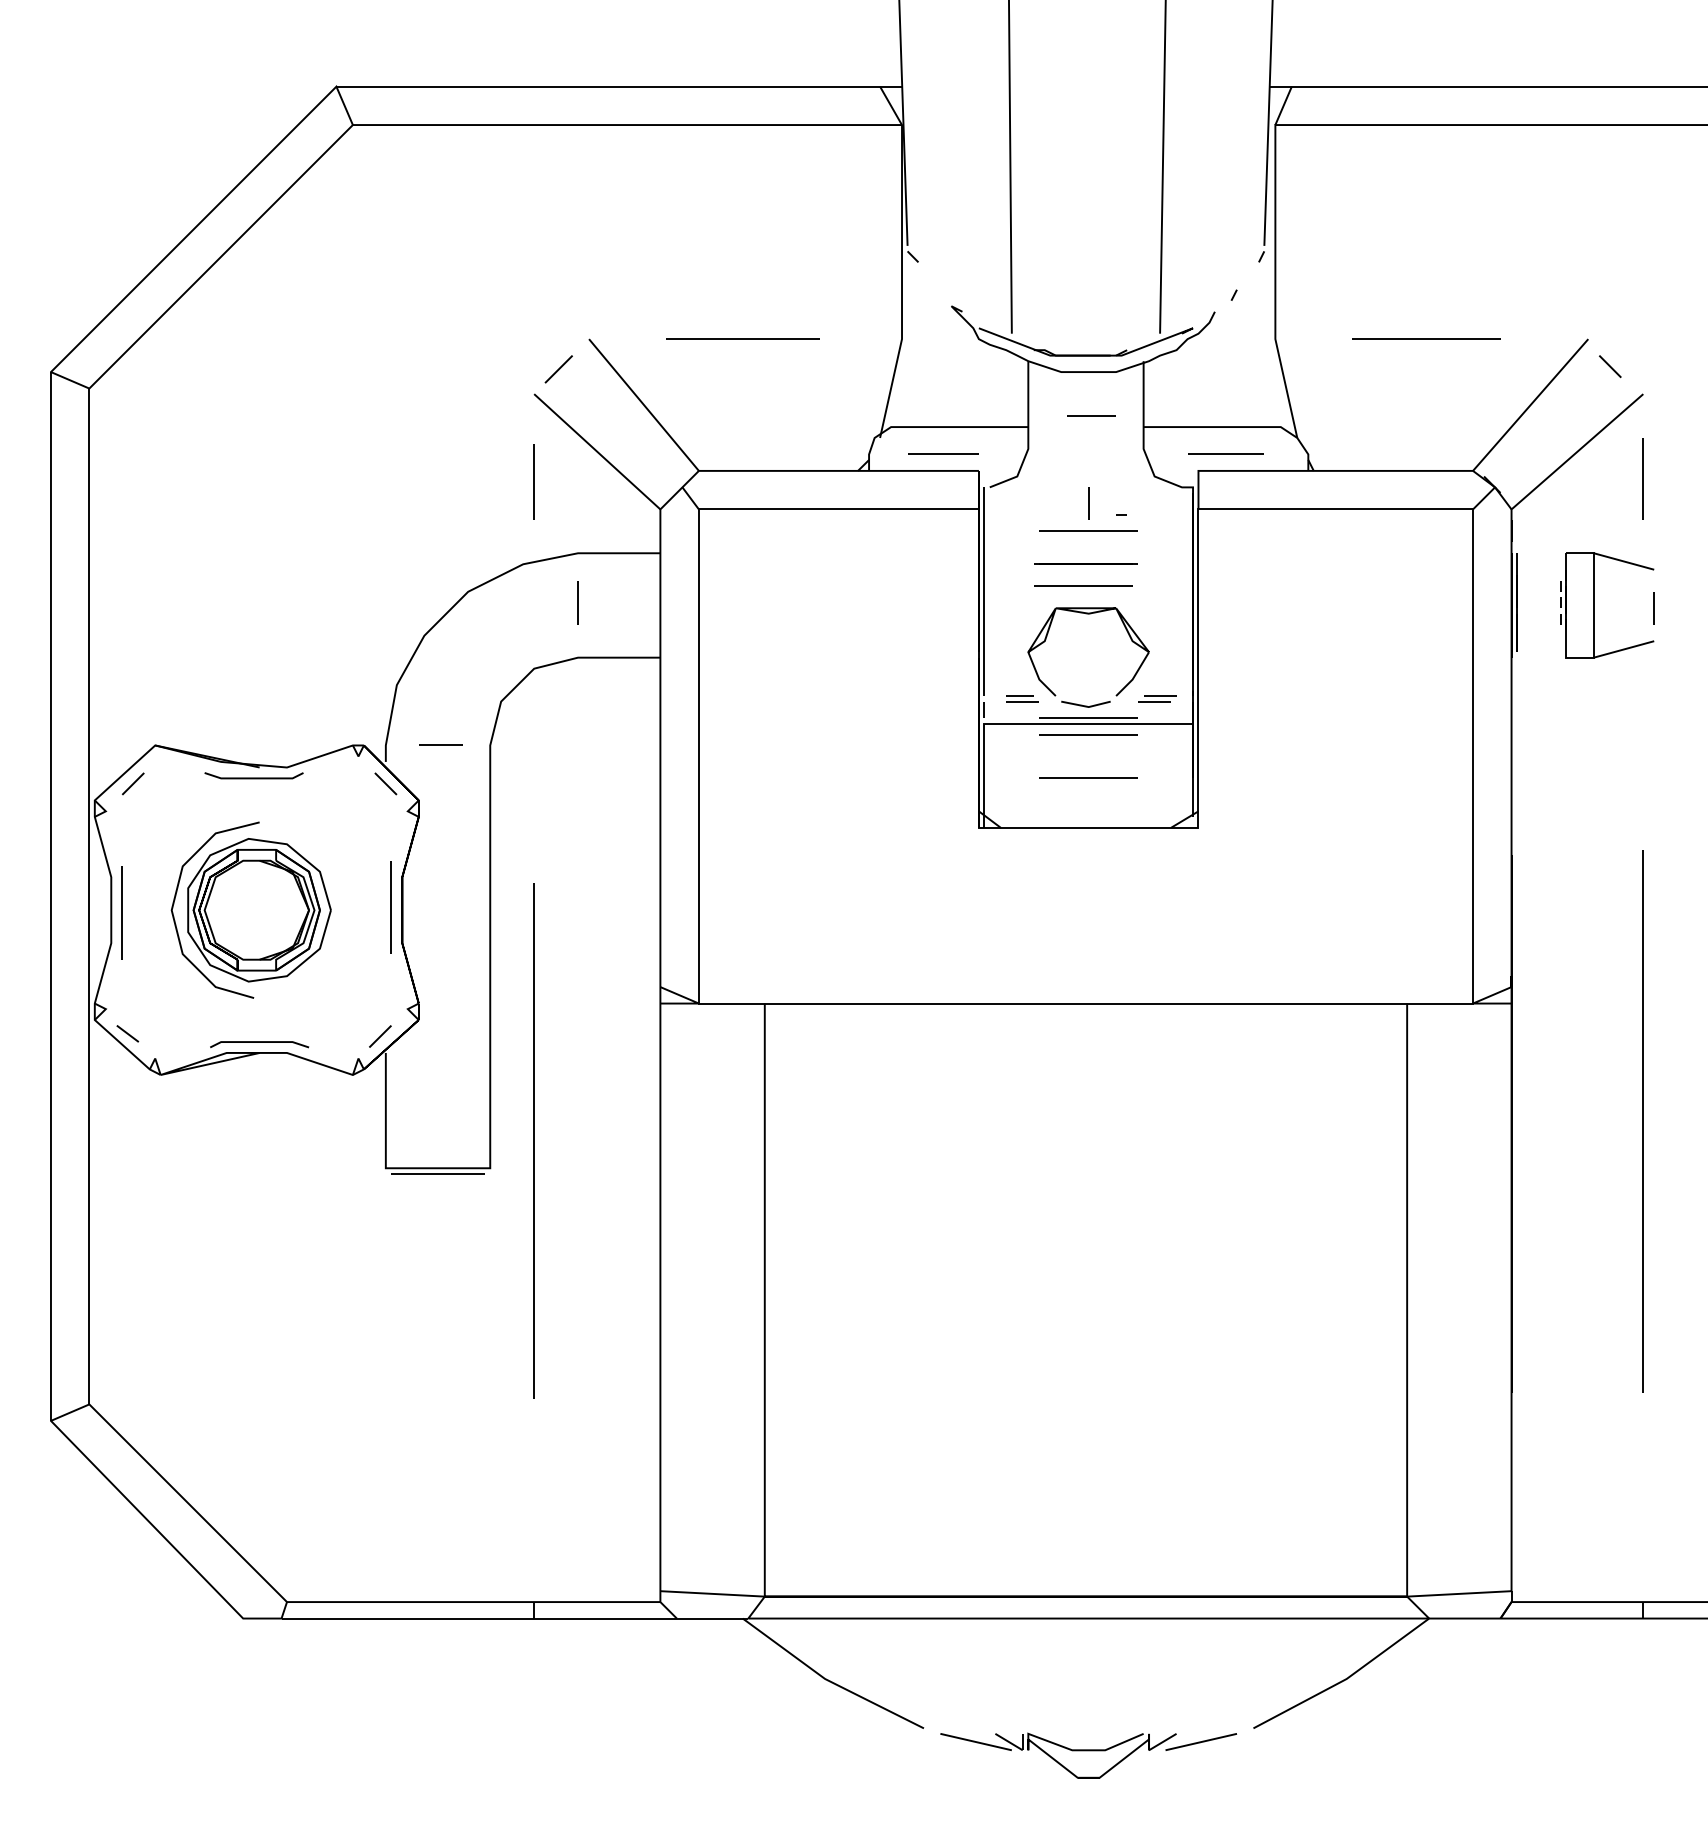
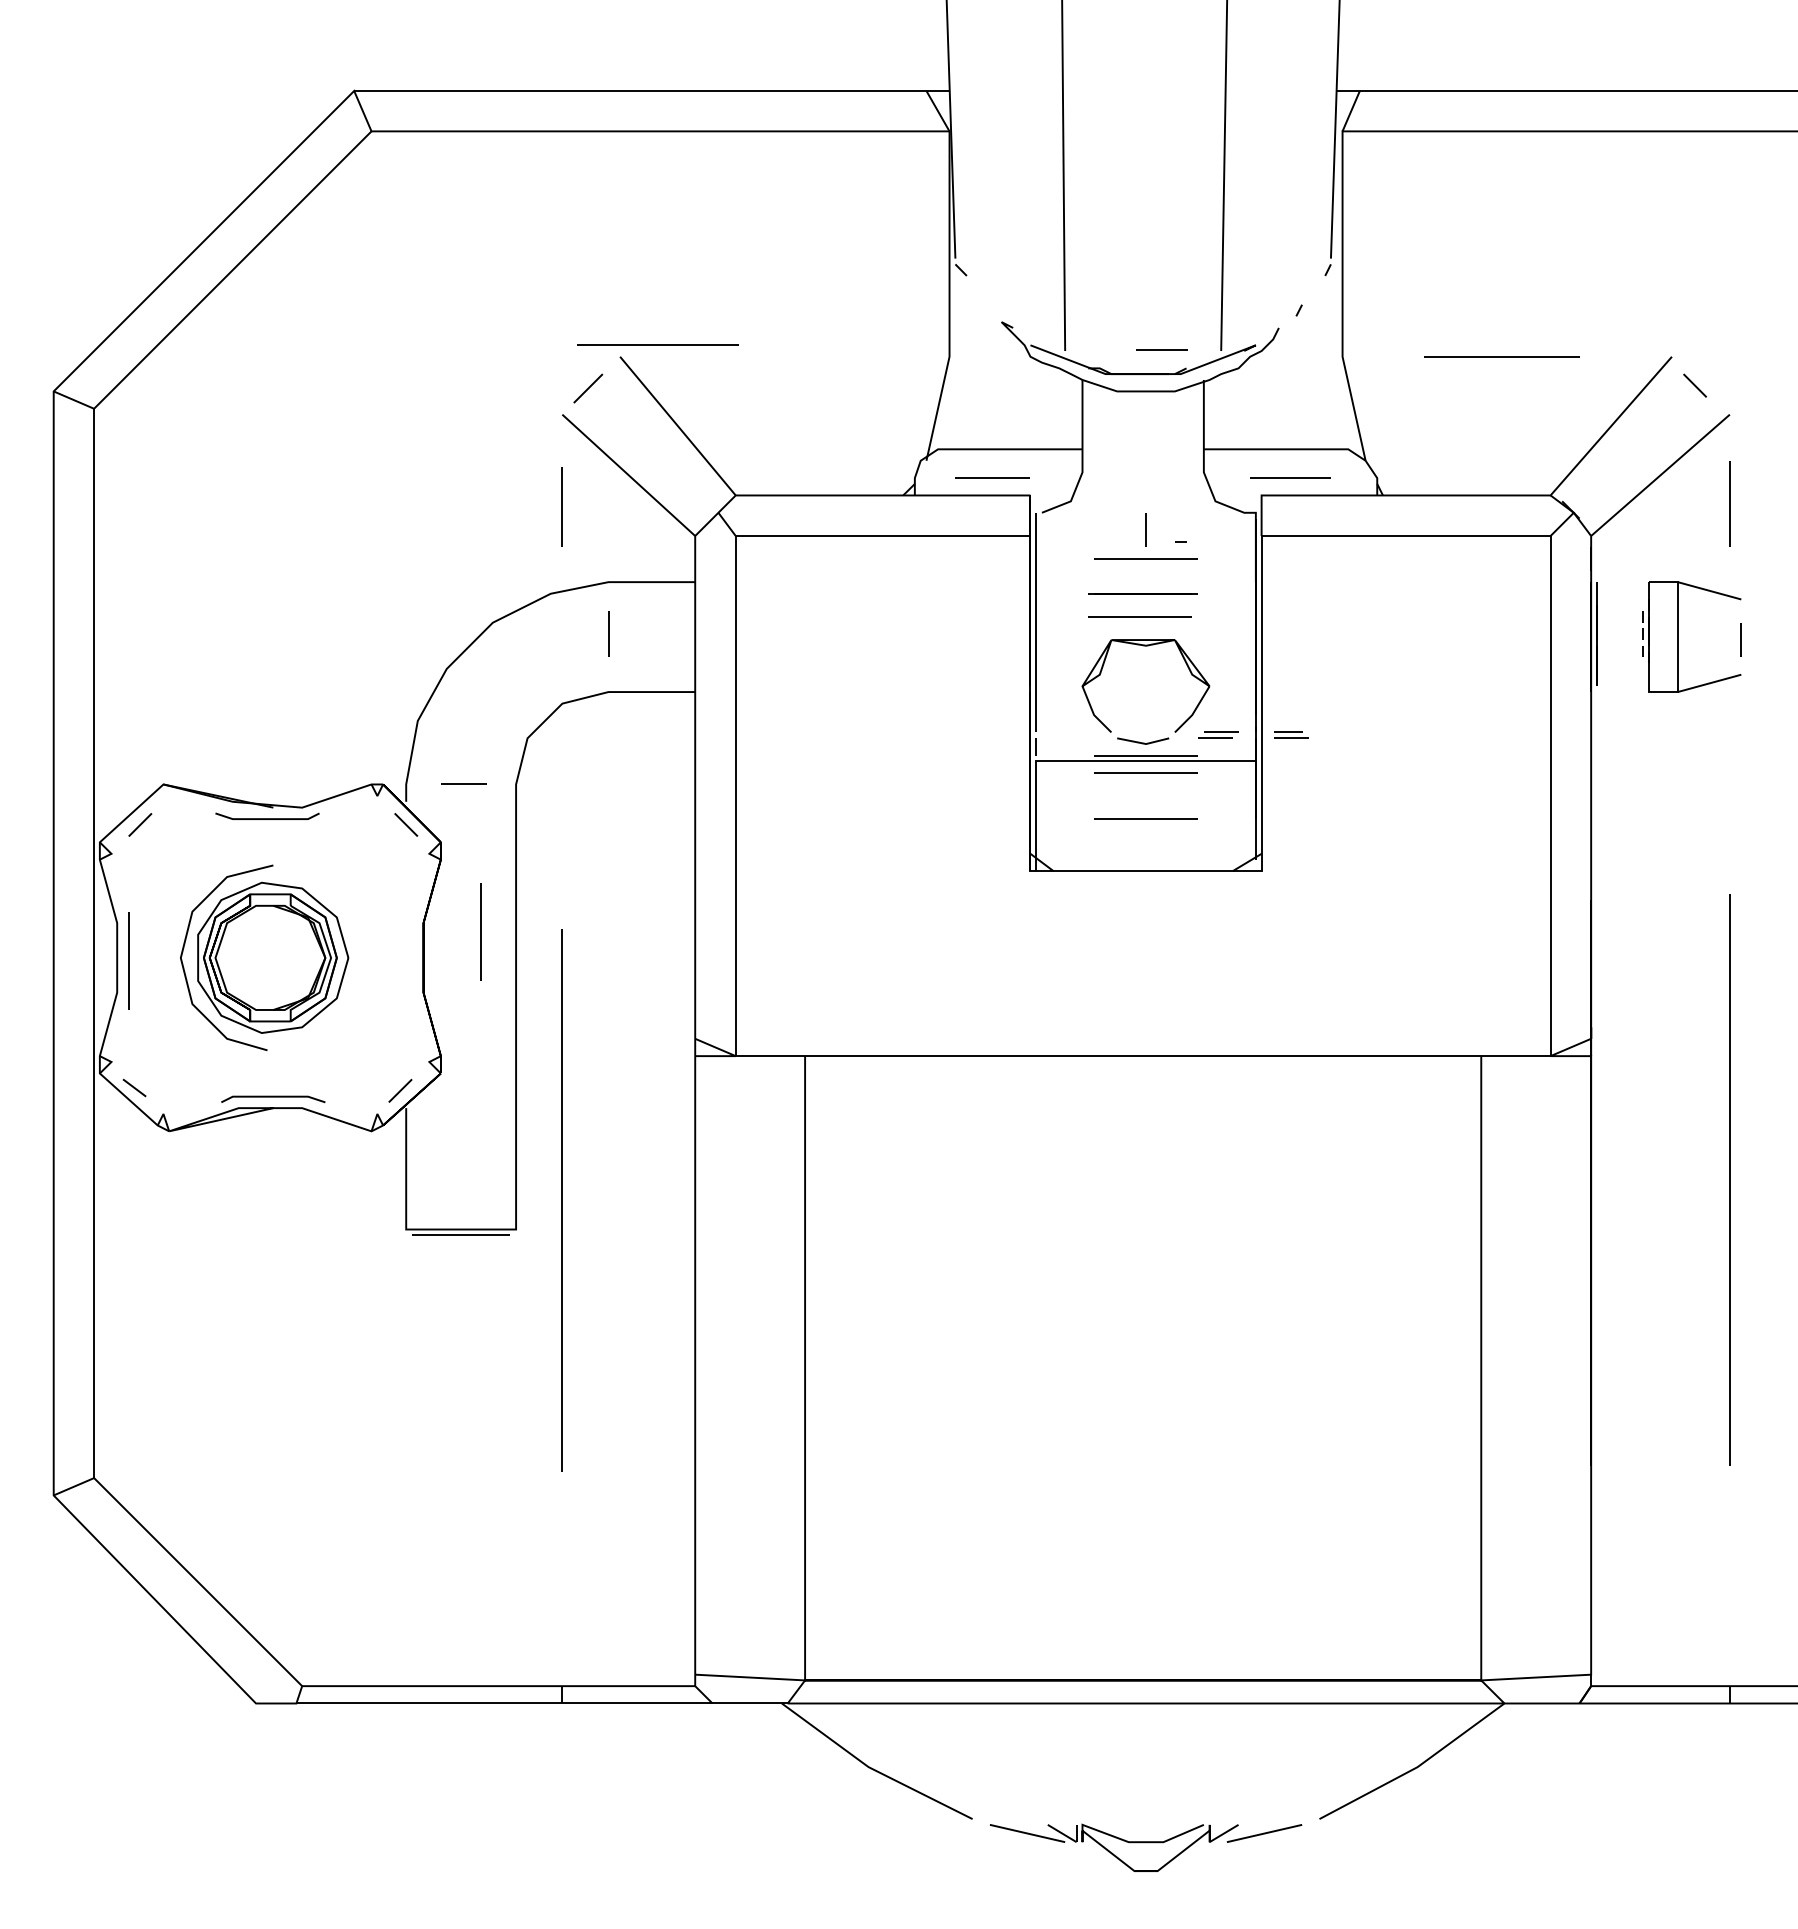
line: (742, 338) -> (657, 344), moved
line: (1091, 415) -> (1161, 349), moved
part: (1022, 698) -> (1291, 734), moved
line: (390, 907) -> (480, 931), moved

